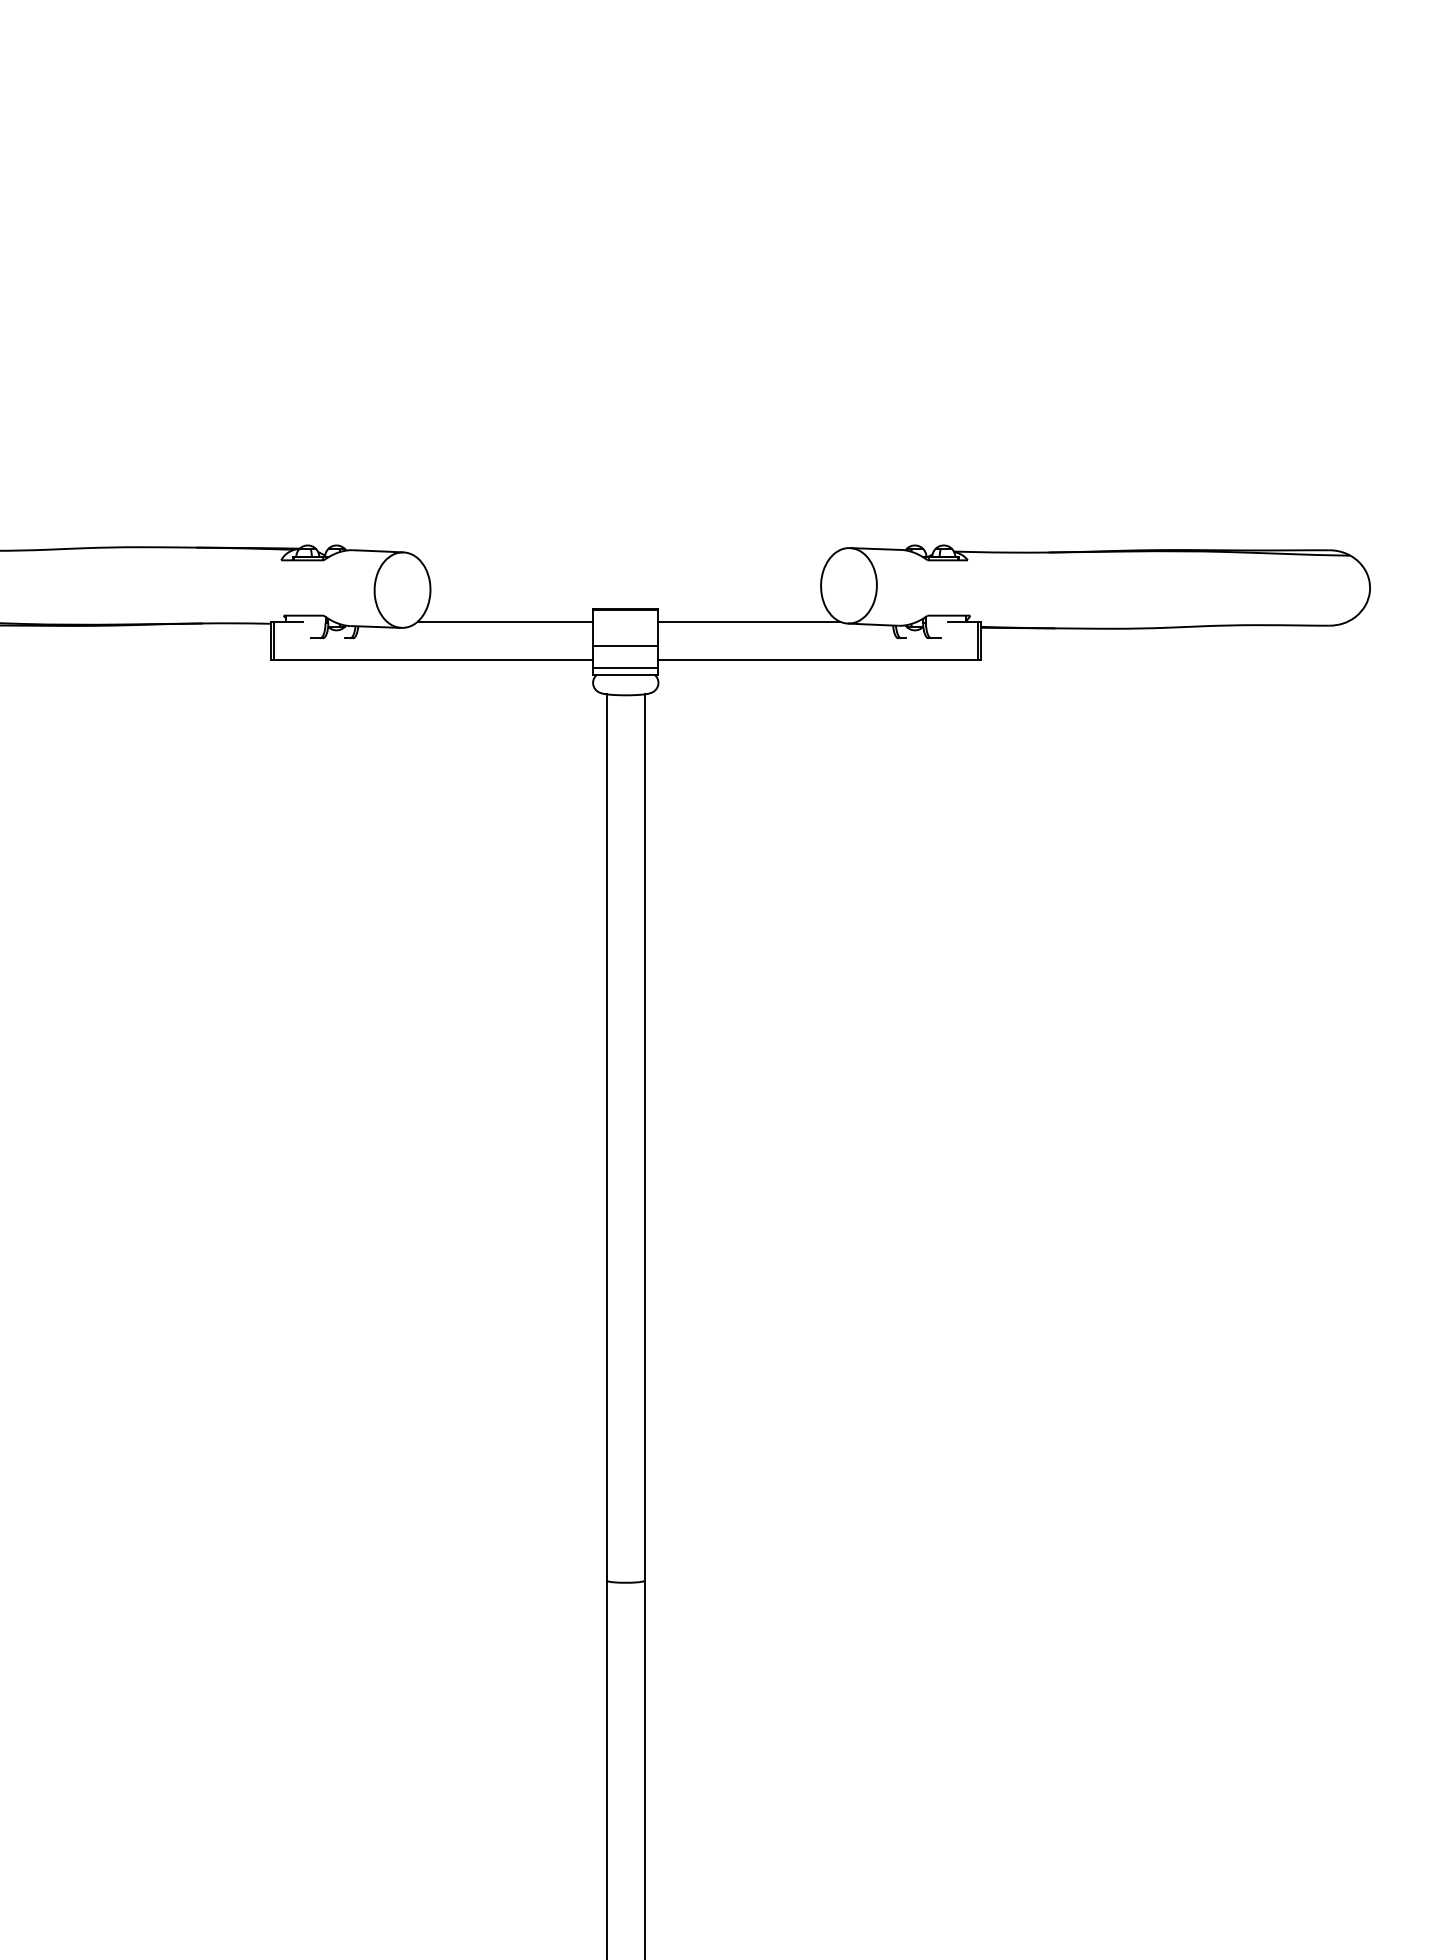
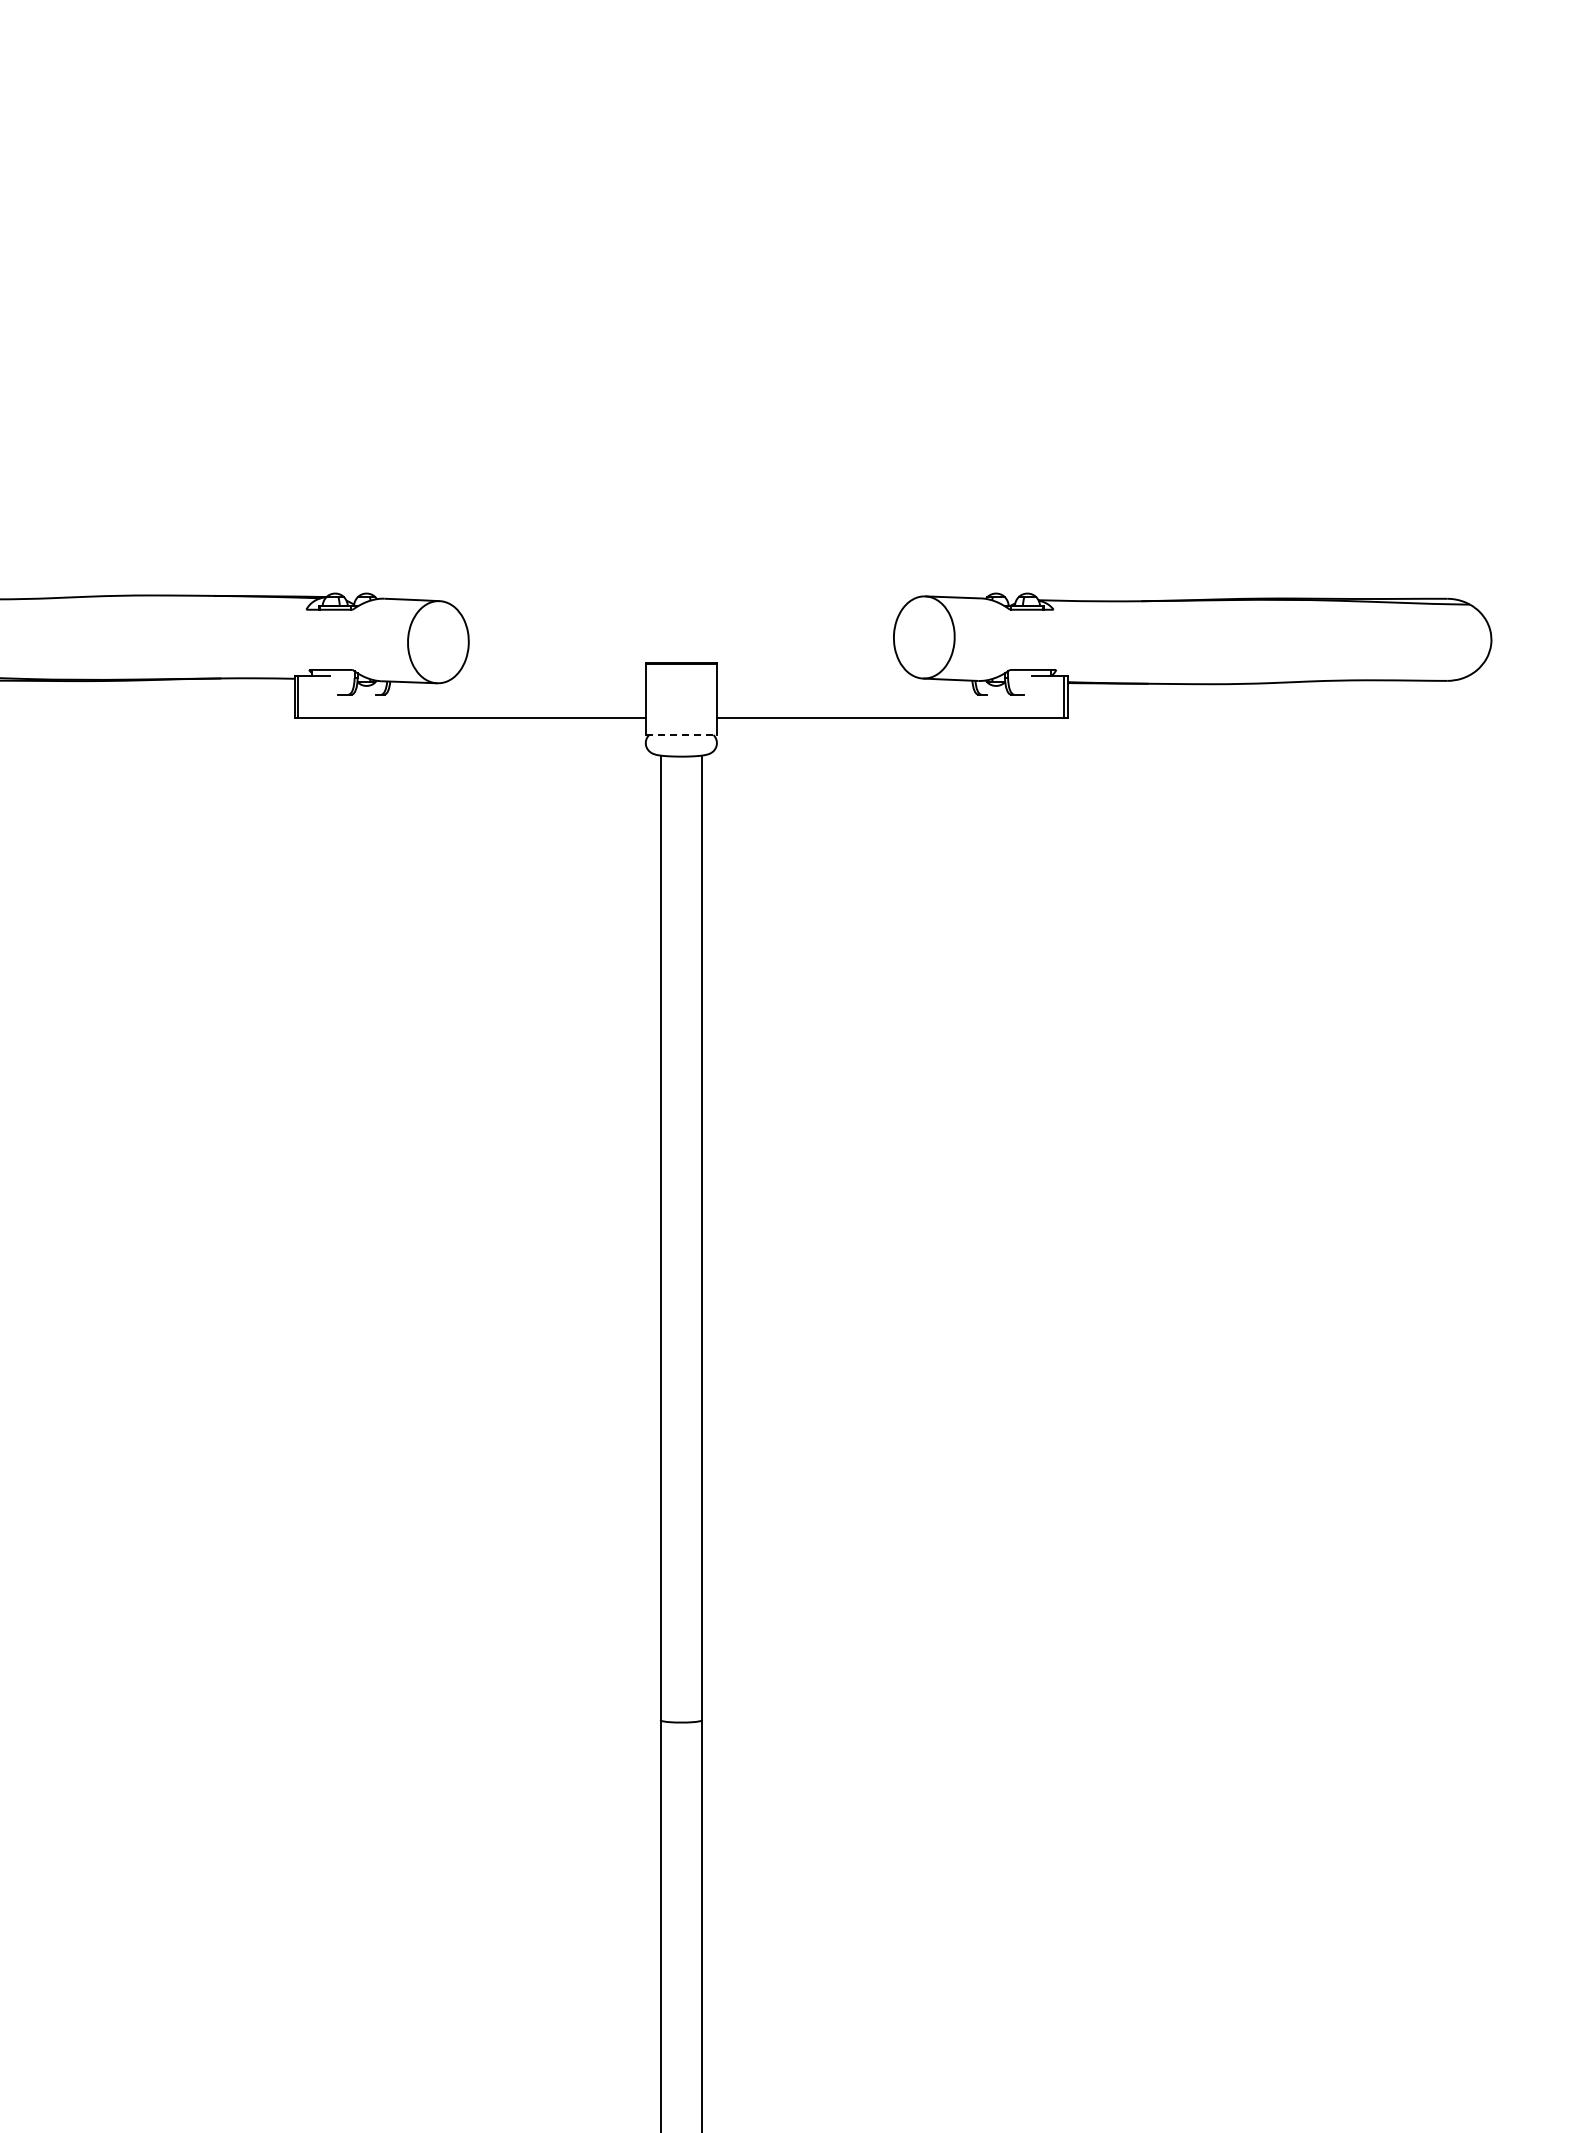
line: (505, 621) -> (550, 676), removed
line: (748, 621) -> (814, 676), removed
line: (625, 645) -> (681, 702), removed
line: (625, 668) -> (681, 727), removed
line: (625, 675) -> (681, 735), solid -> dashed

